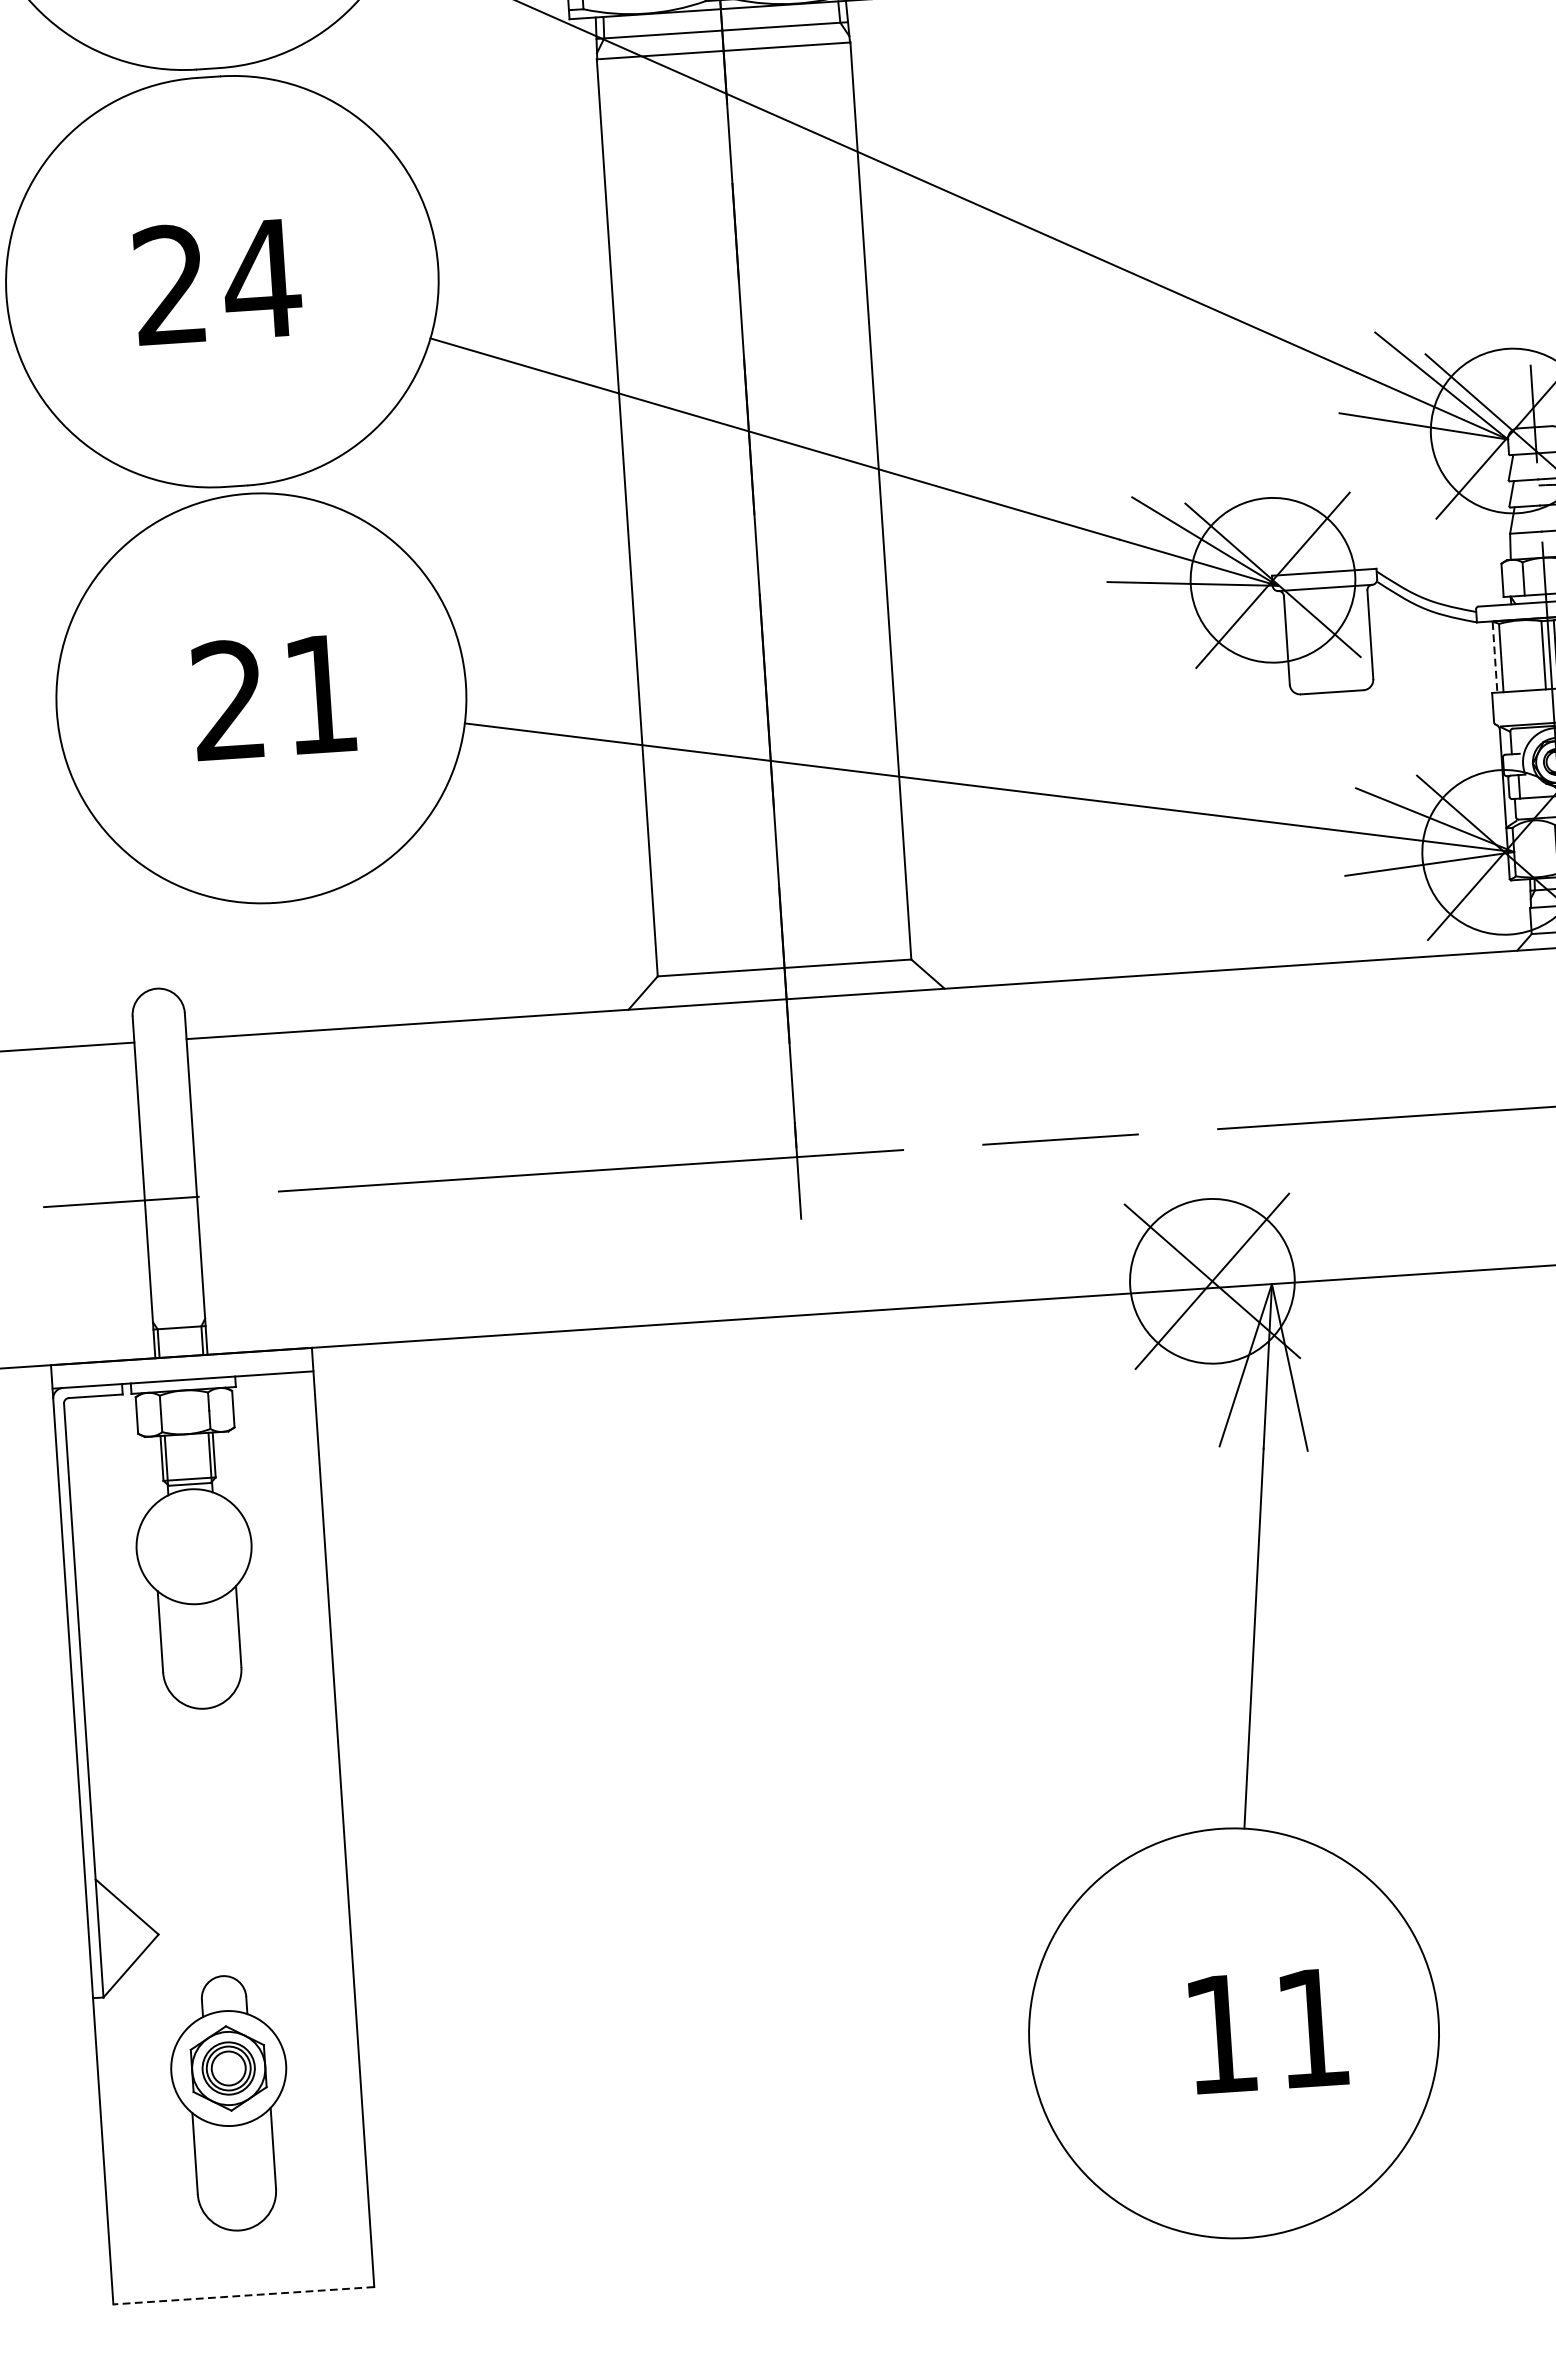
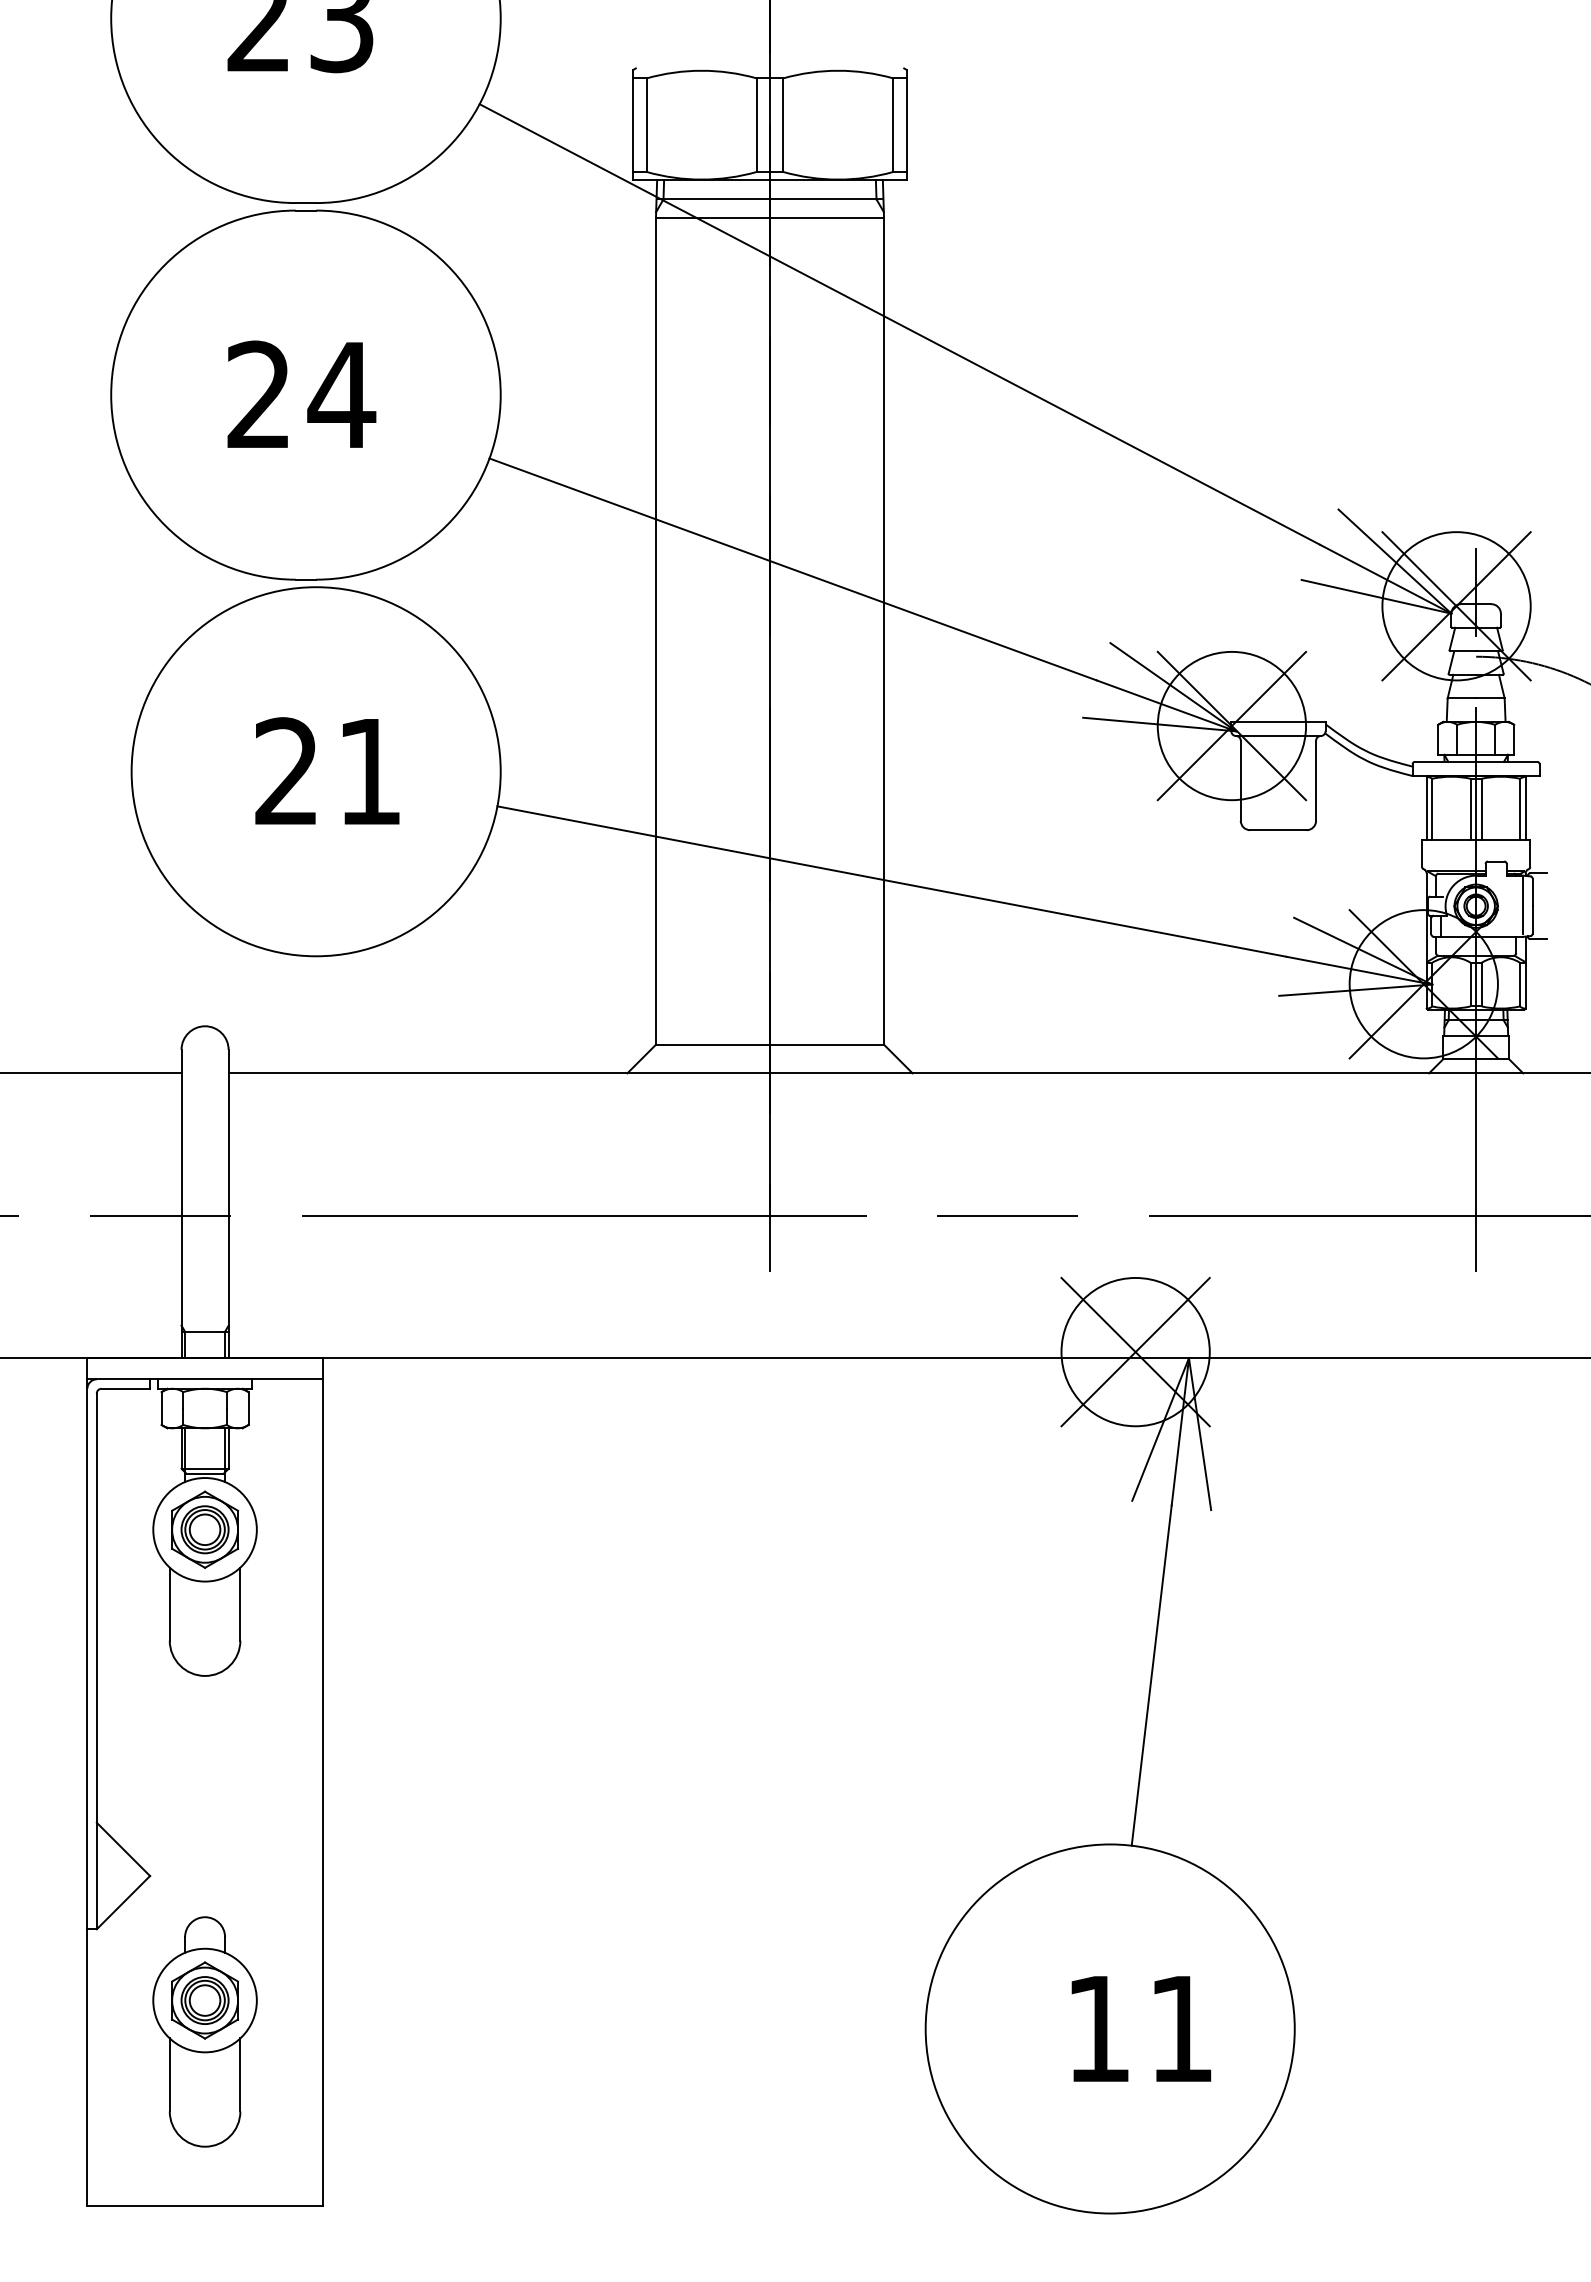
line: (1494, 657) -> (1426, 808), dashed -> solid
part: (194, 1546) -> (205, 1529), added
line: (244, 2295) -> (205, 2205), dashed -> solid

